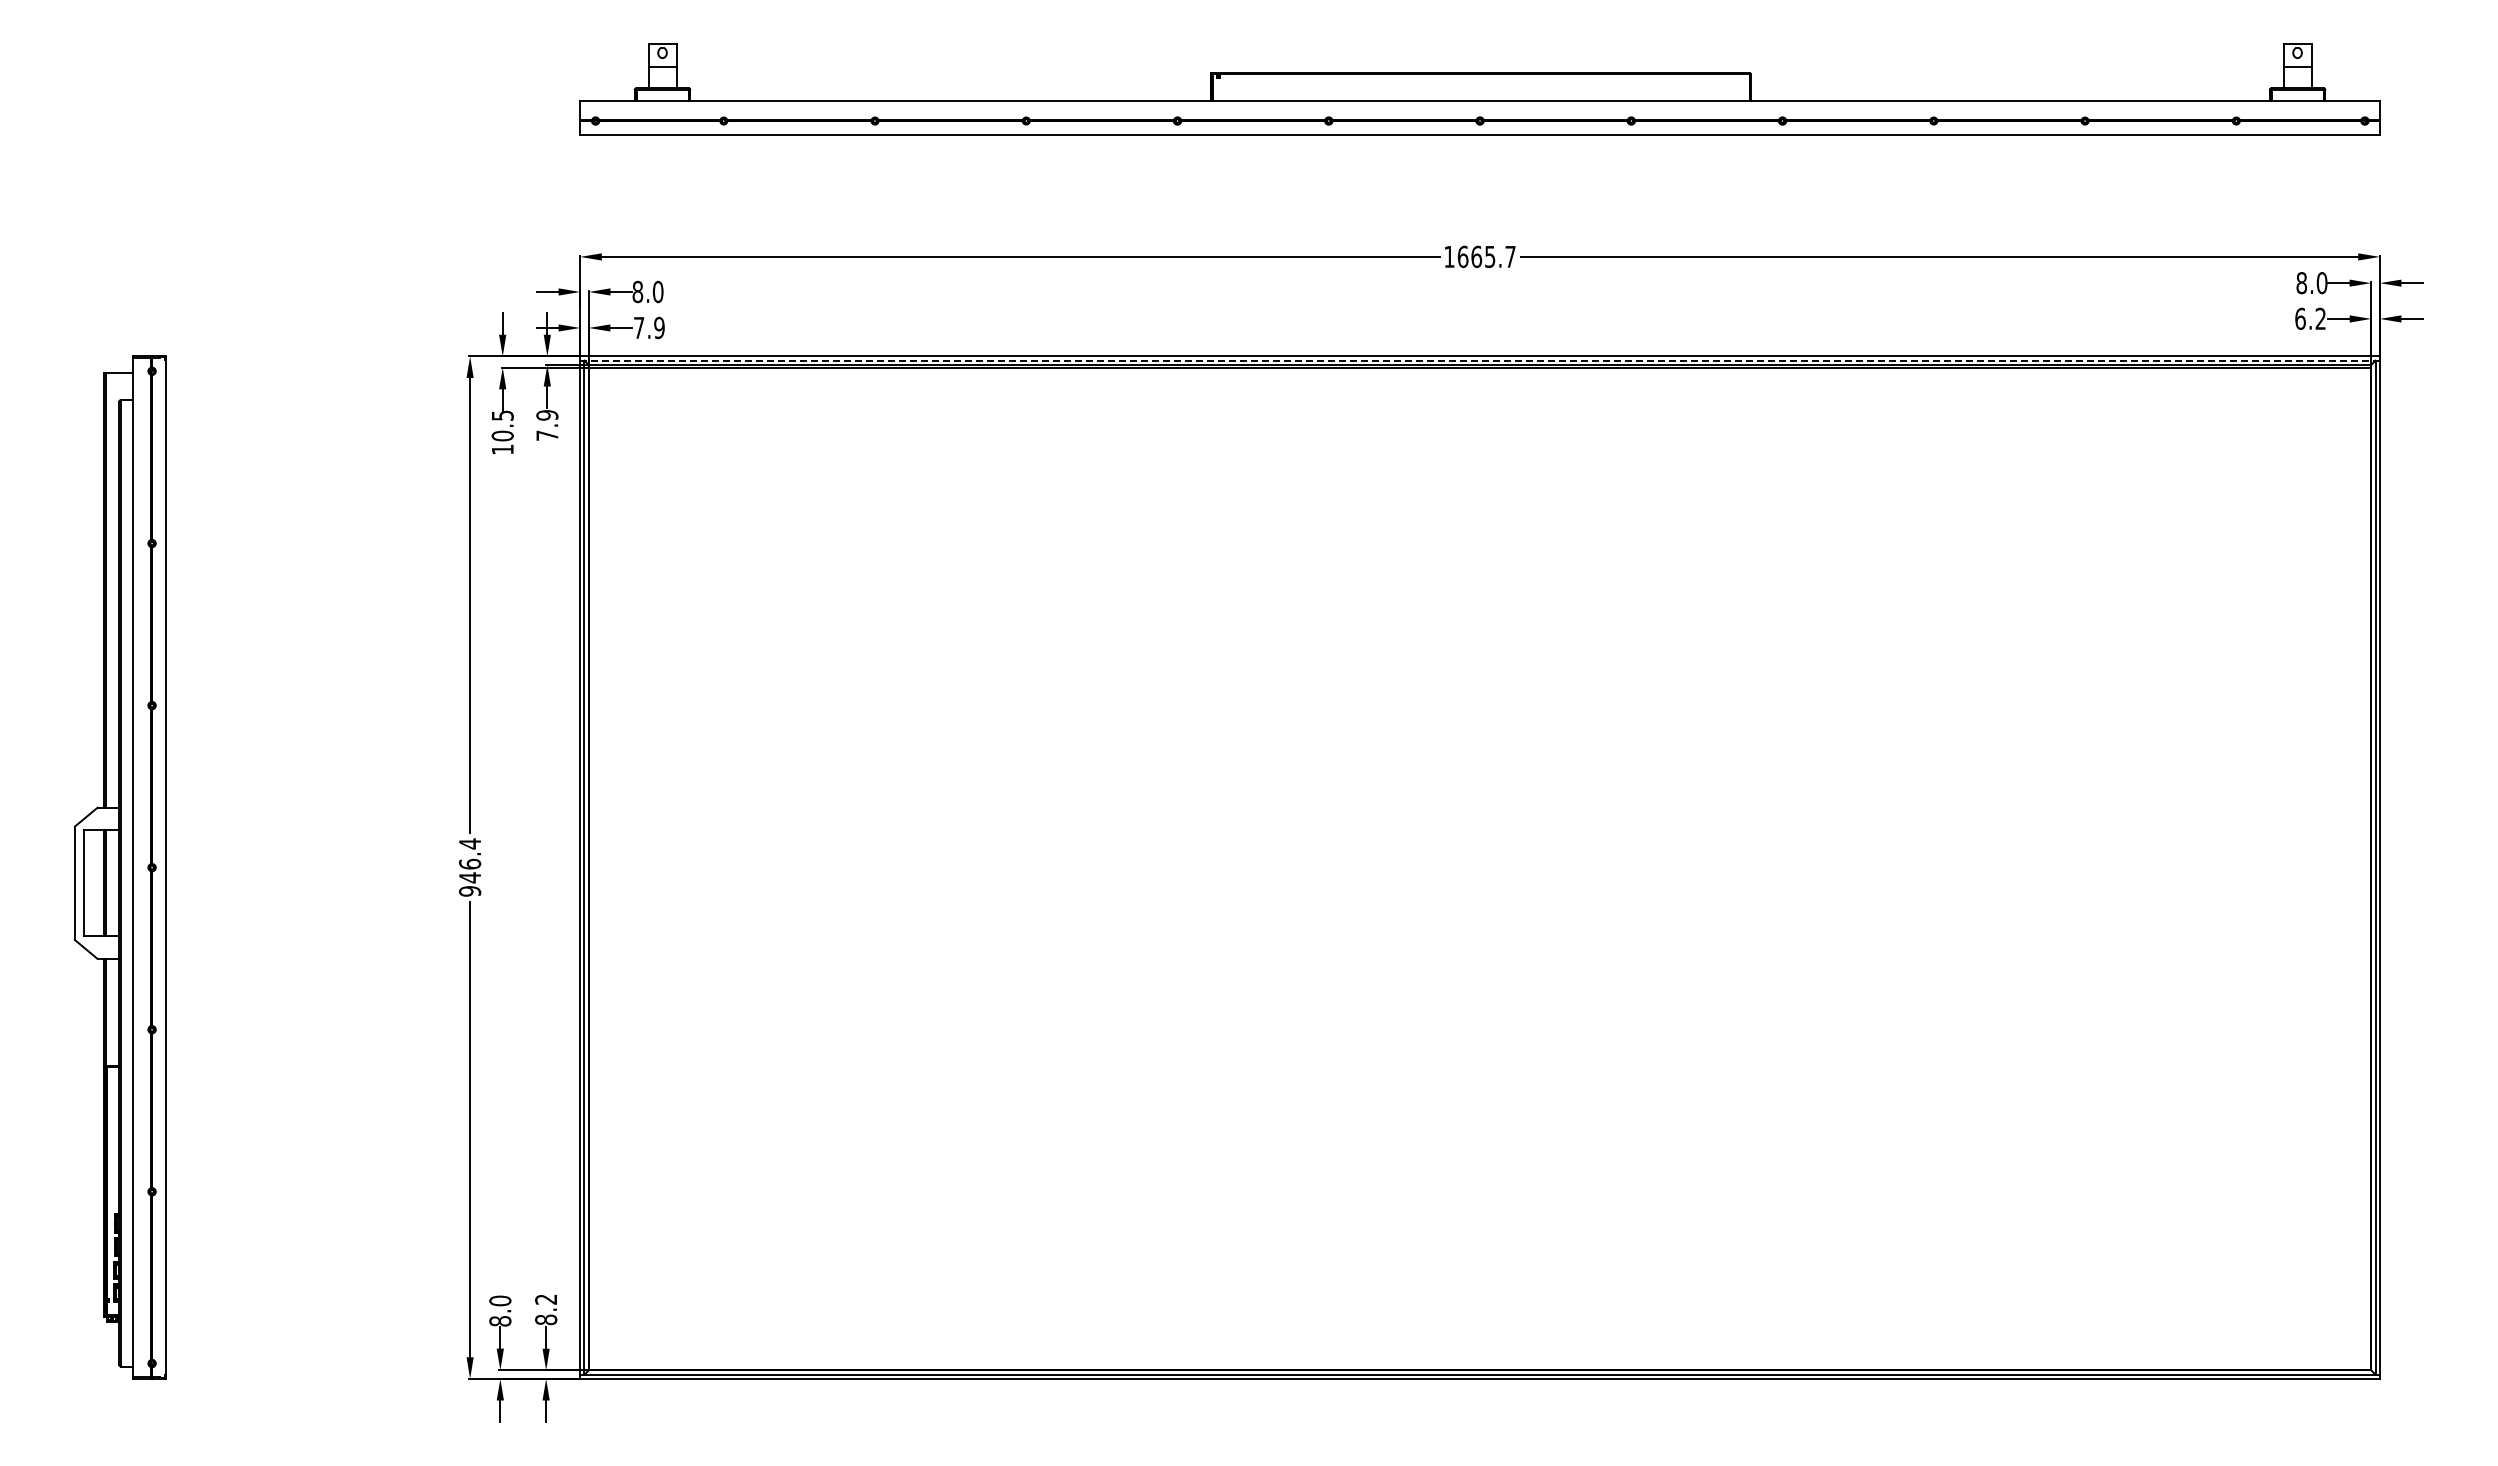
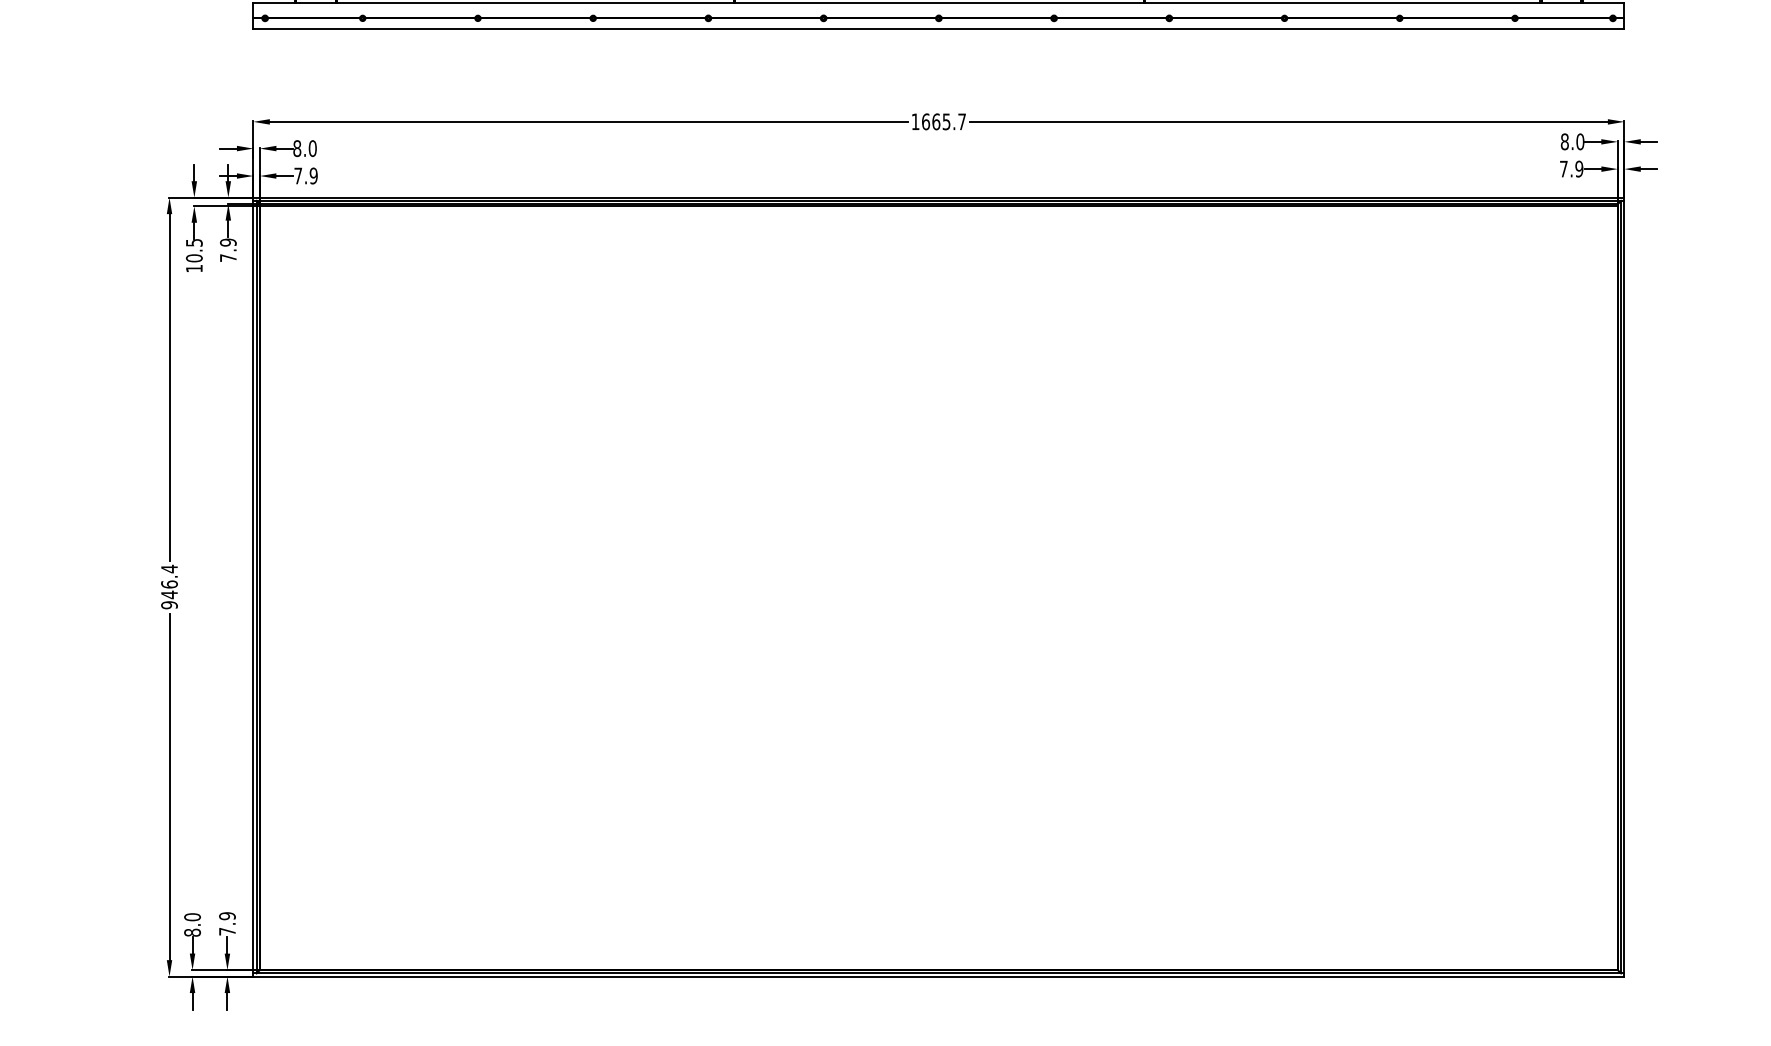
text: (2310, 318) -> (1571, 168), 6.2 -> 7.9
line: (1480, 360) -> (939, 200), dashed -> solid
text: (546, 1309) -> (227, 923), 8.2 -> 7.9

